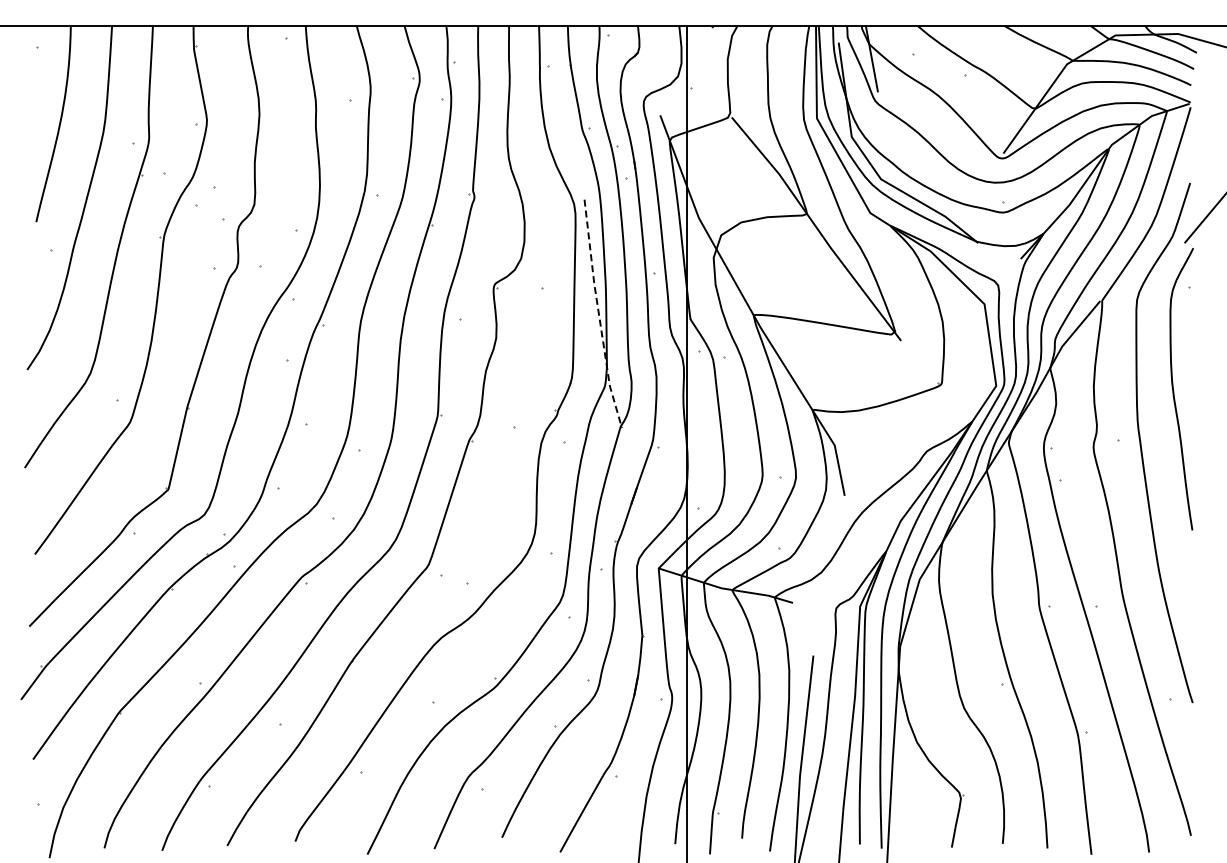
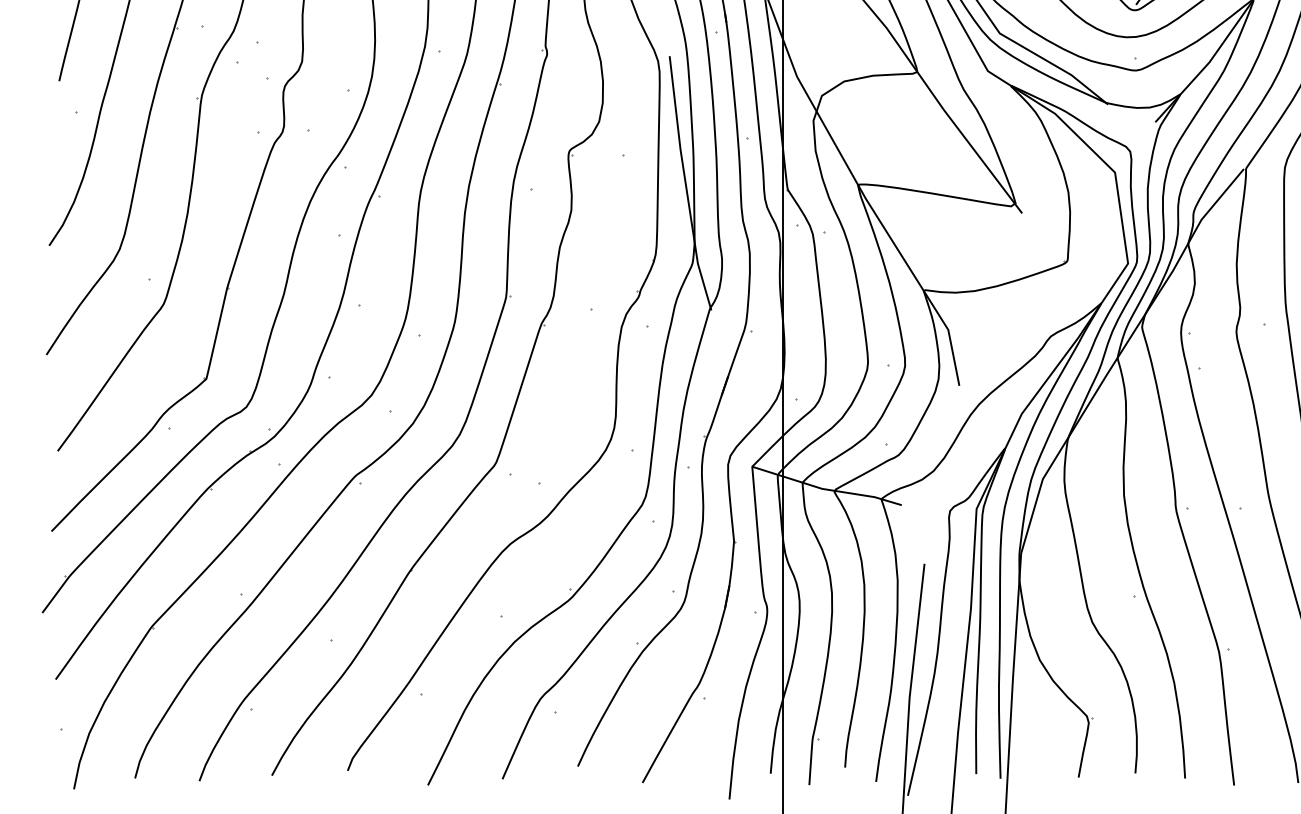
line: (599, 315) -> (686, 185), dashed -> solid

